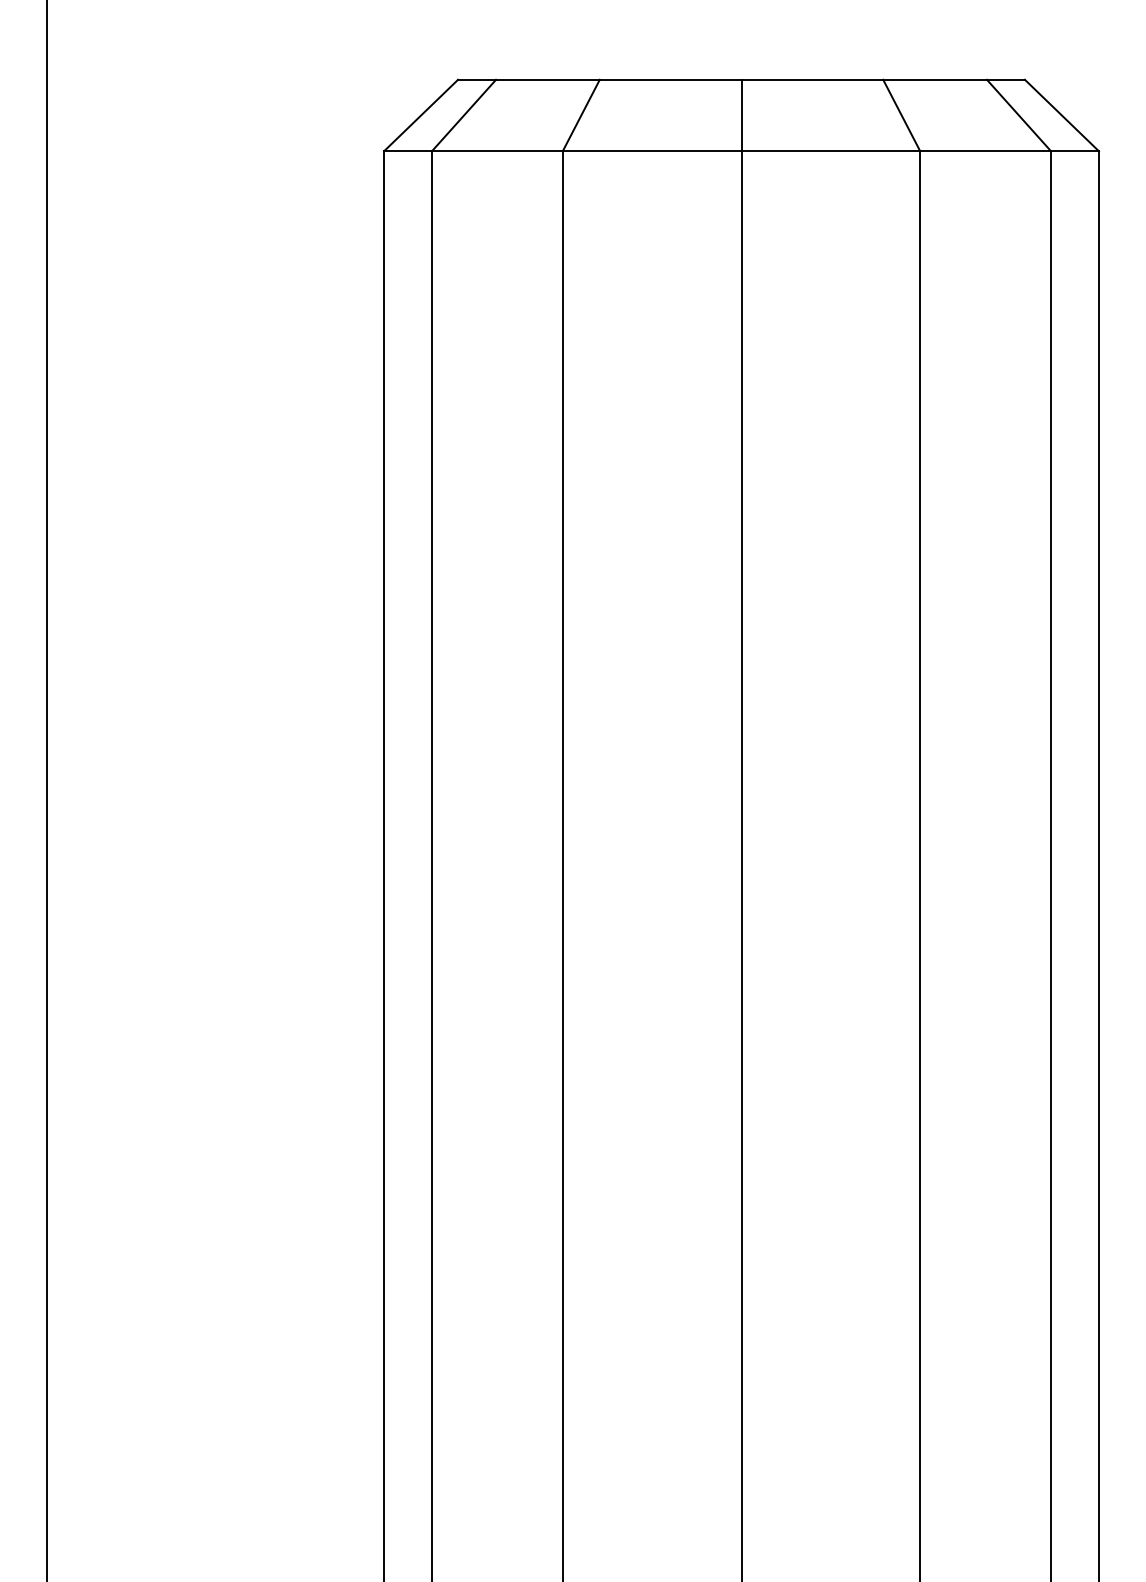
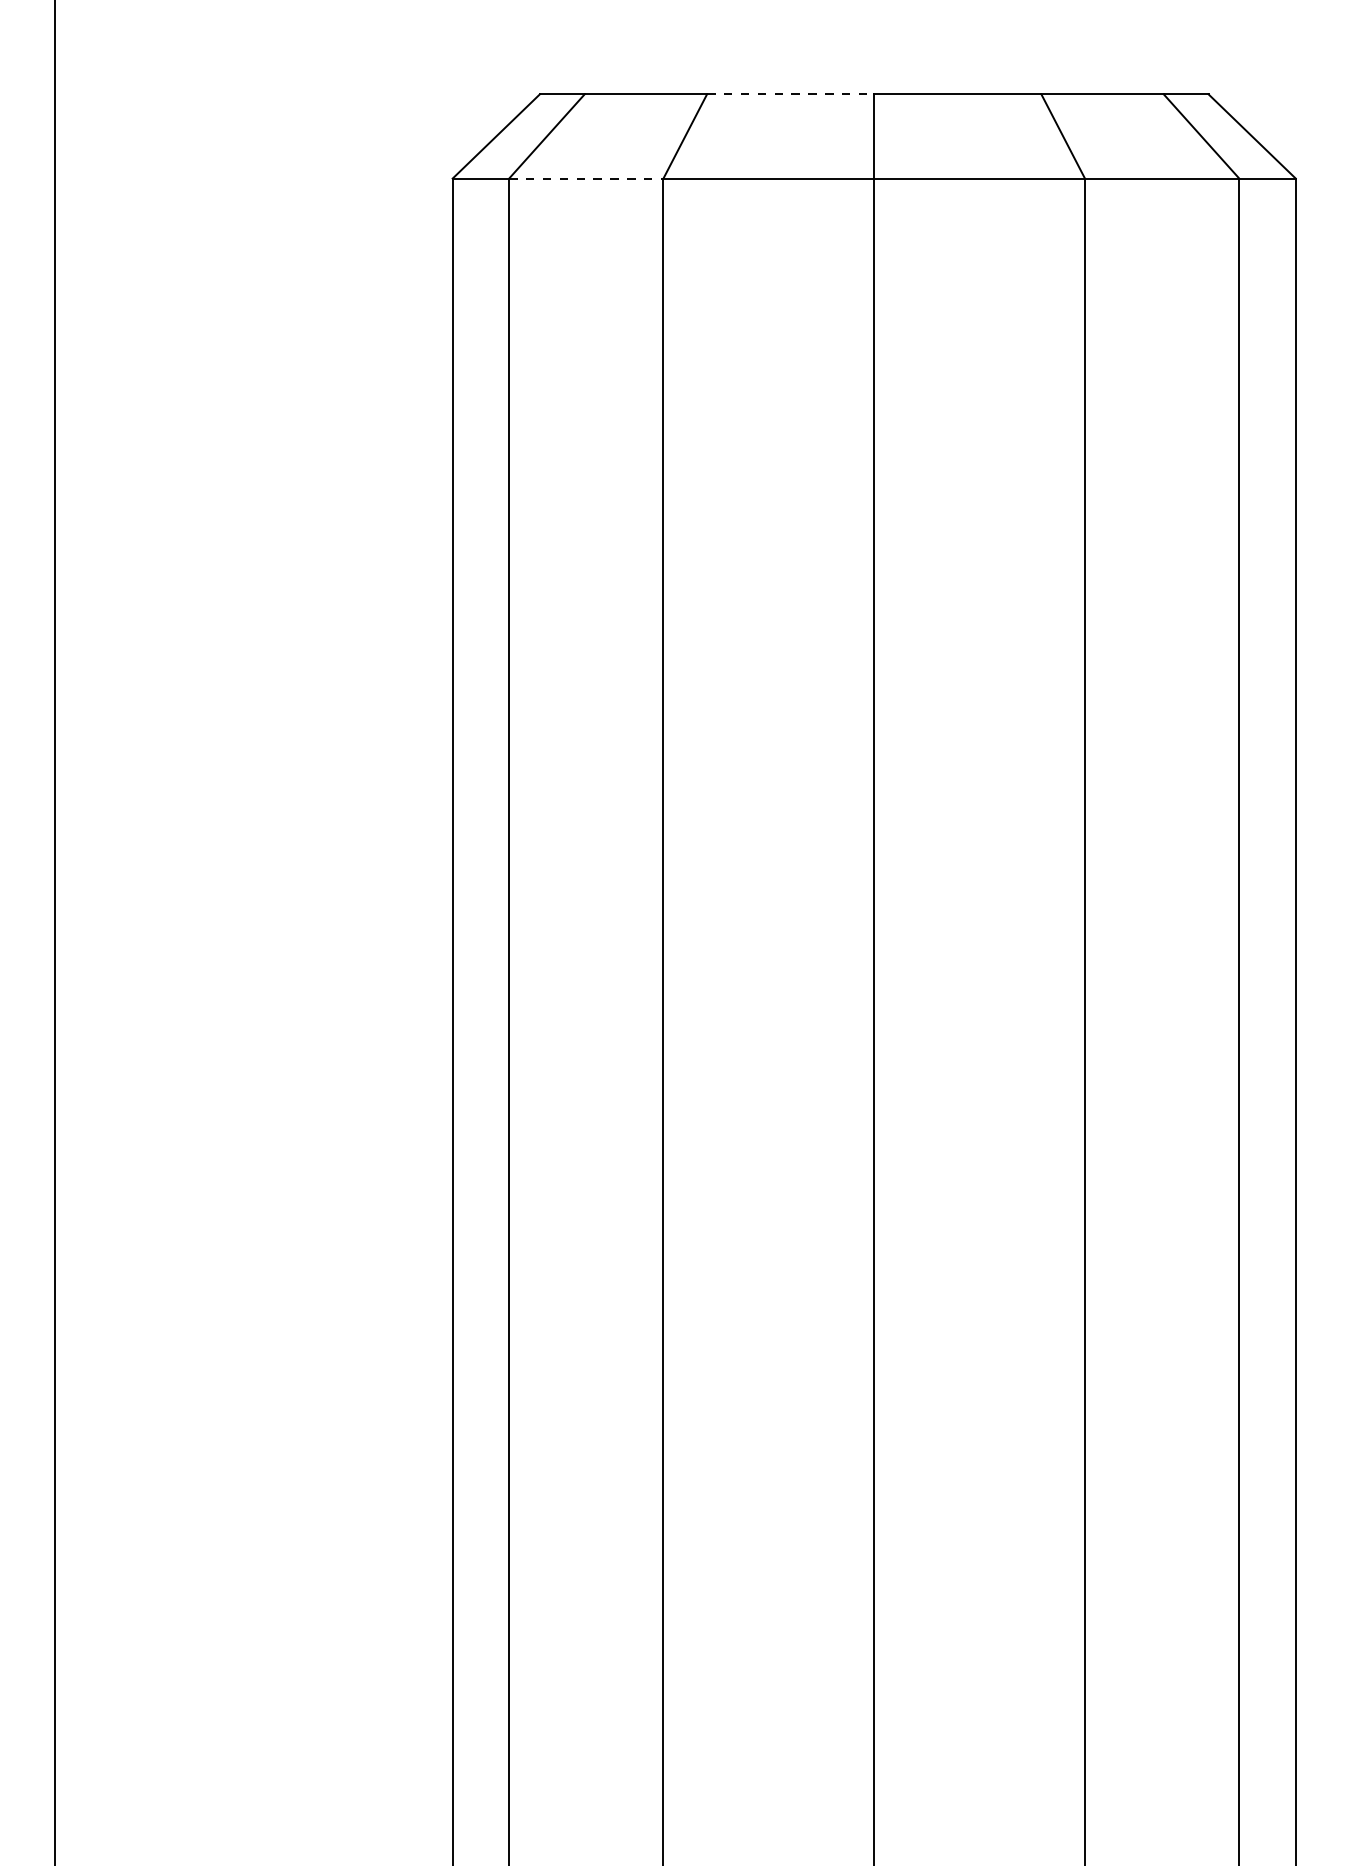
line: (670, 79) -> (790, 93), solid -> dashed
line: (497, 151) -> (586, 178), solid -> dashed

